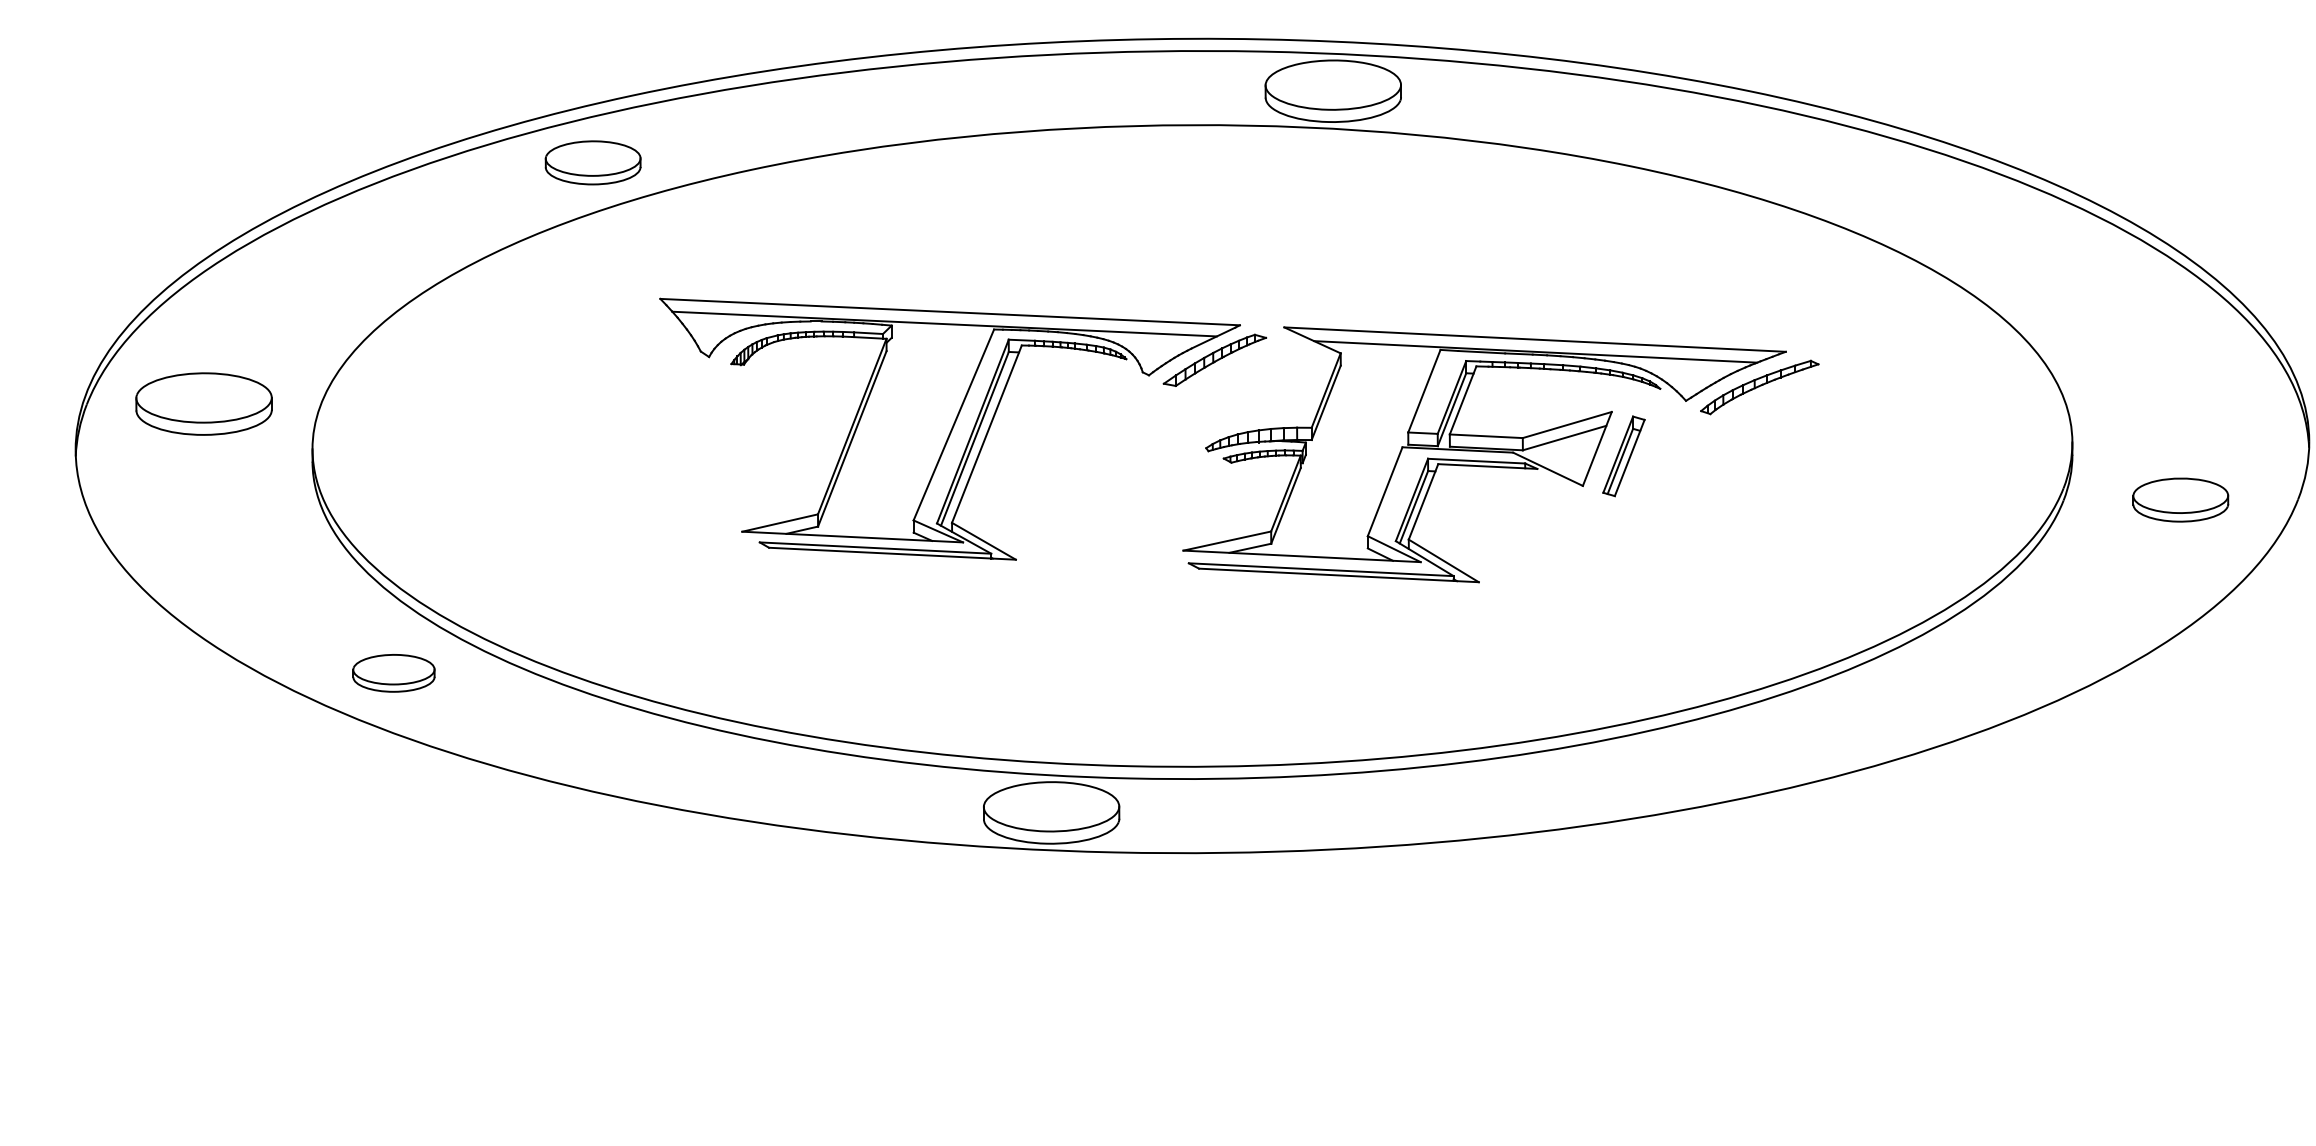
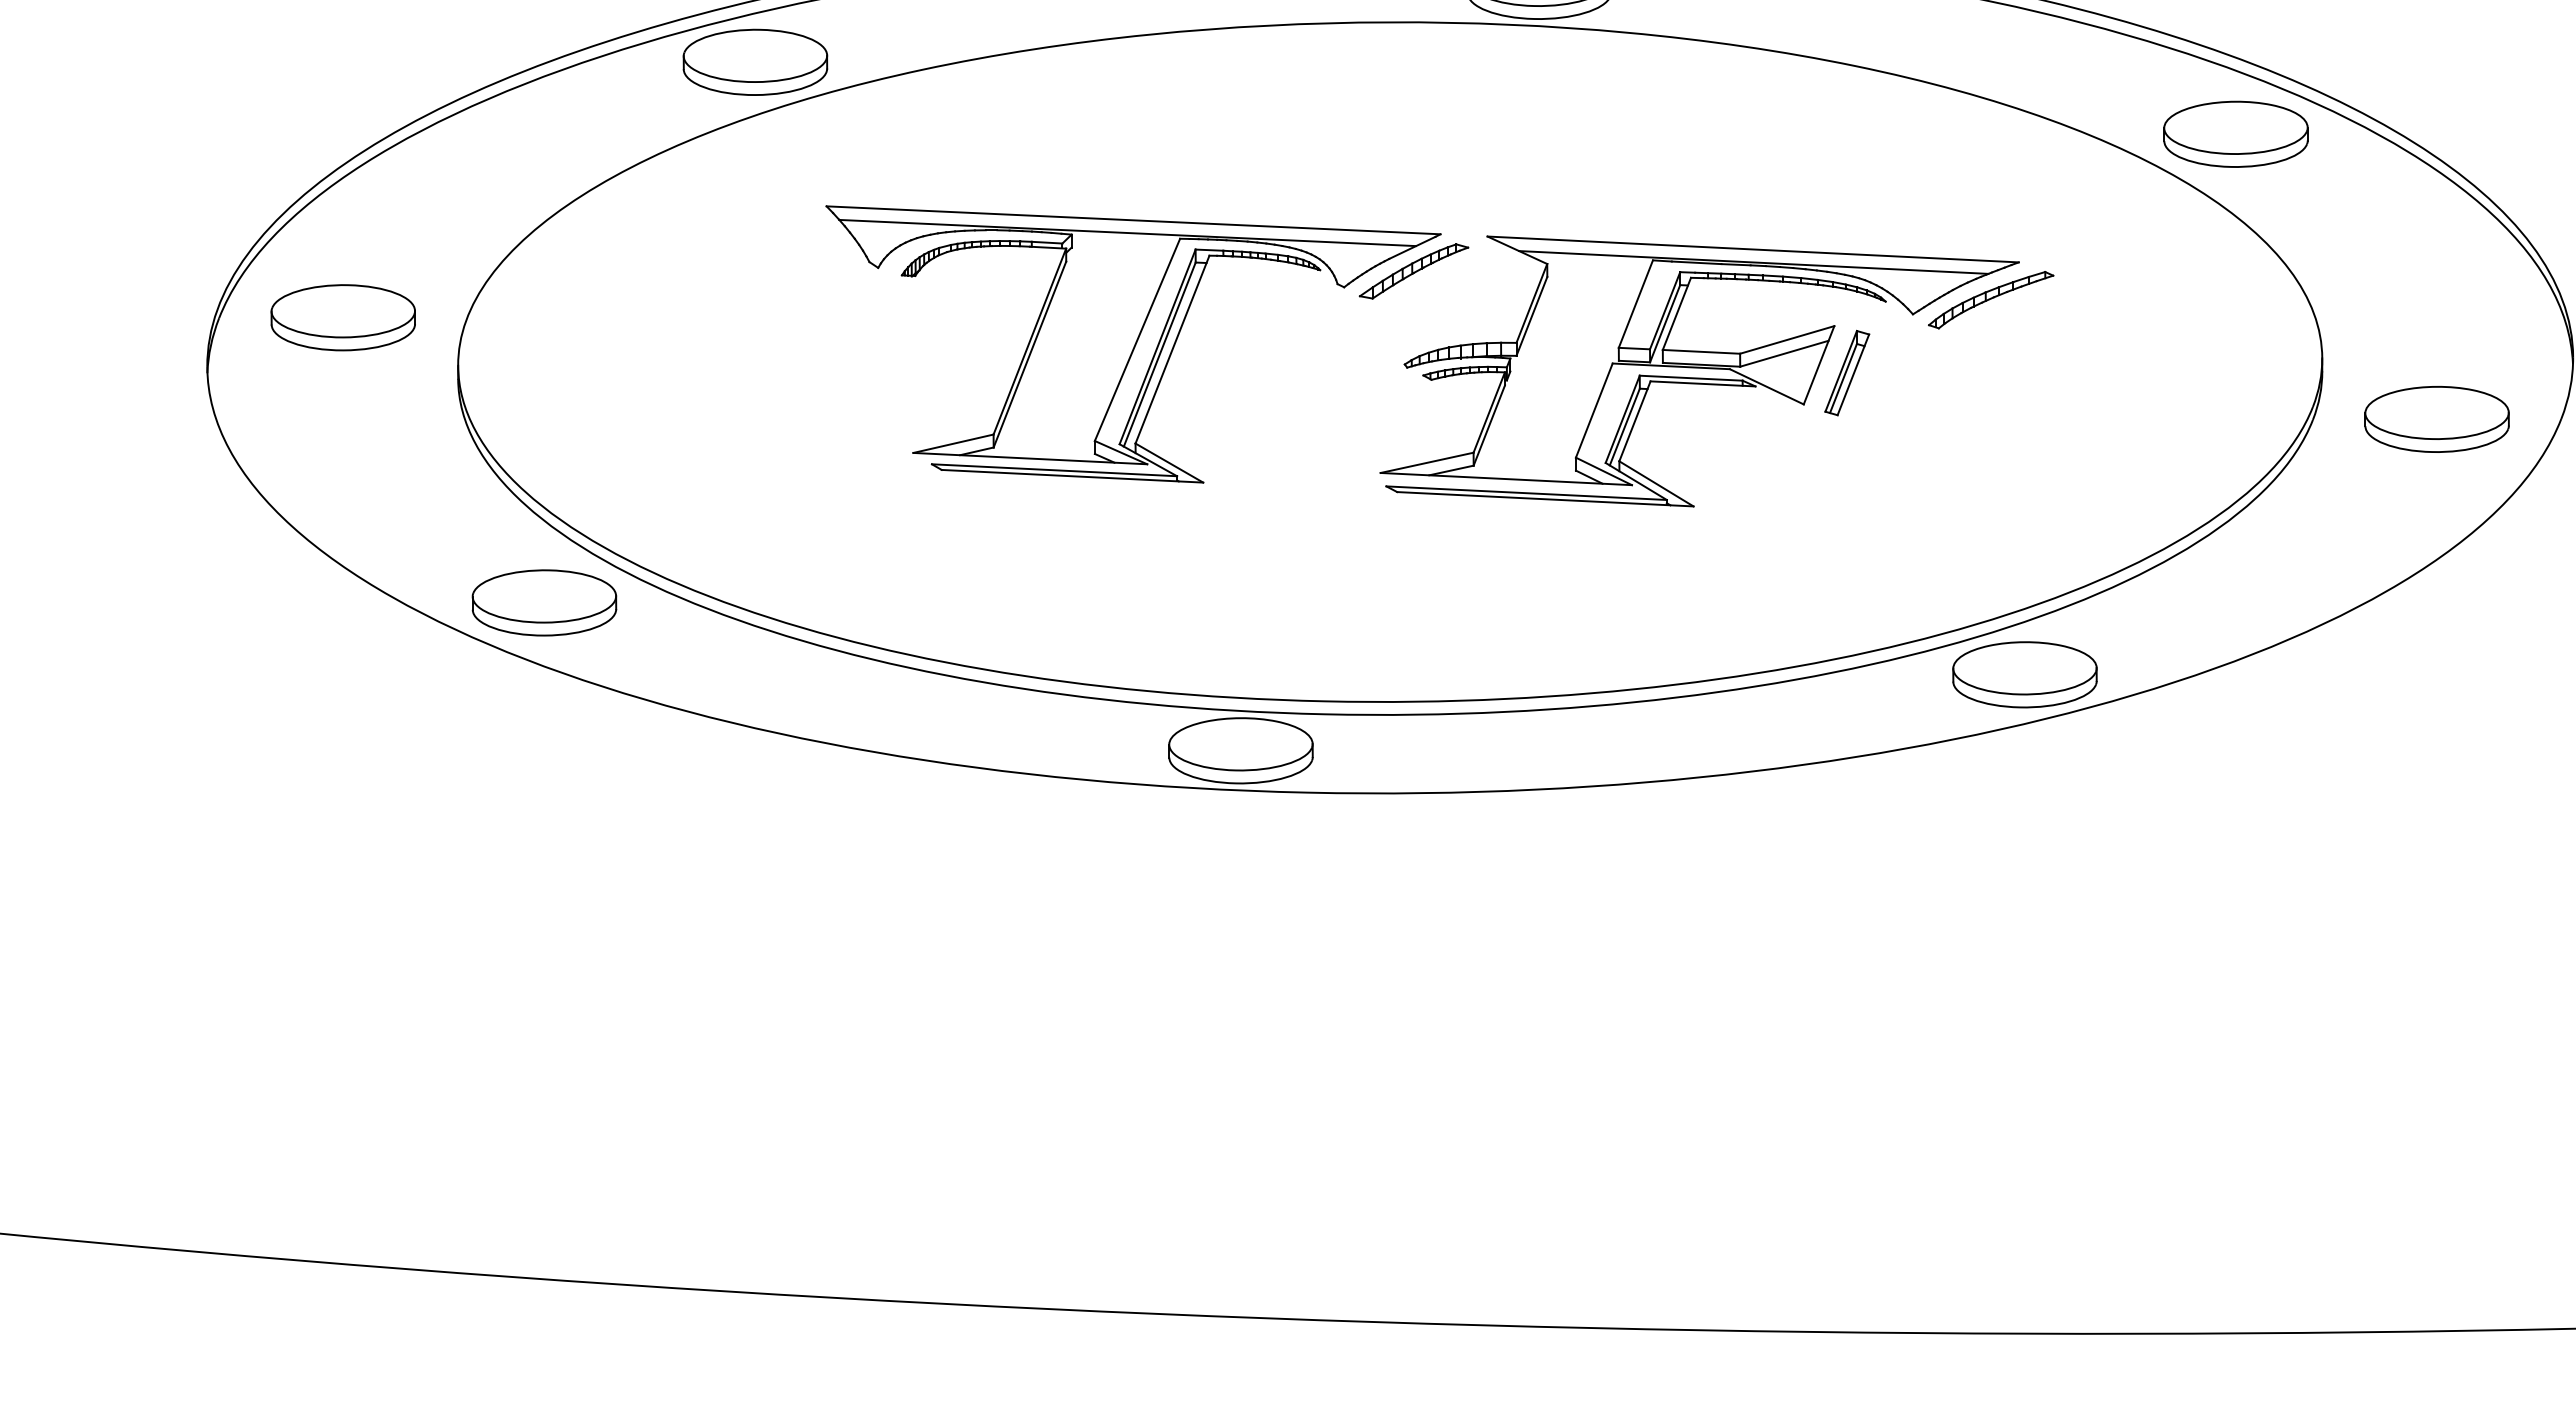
part: (593, 162) -> (755, 61), size x1.43
part: (1990, 230) -> (2235, 133), added
part: (2180, 500) -> (2436, 419), size x1.43
part: (394, 672) -> (544, 602), size x1.67
part: (1791, 740) -> (2024, 674), added

